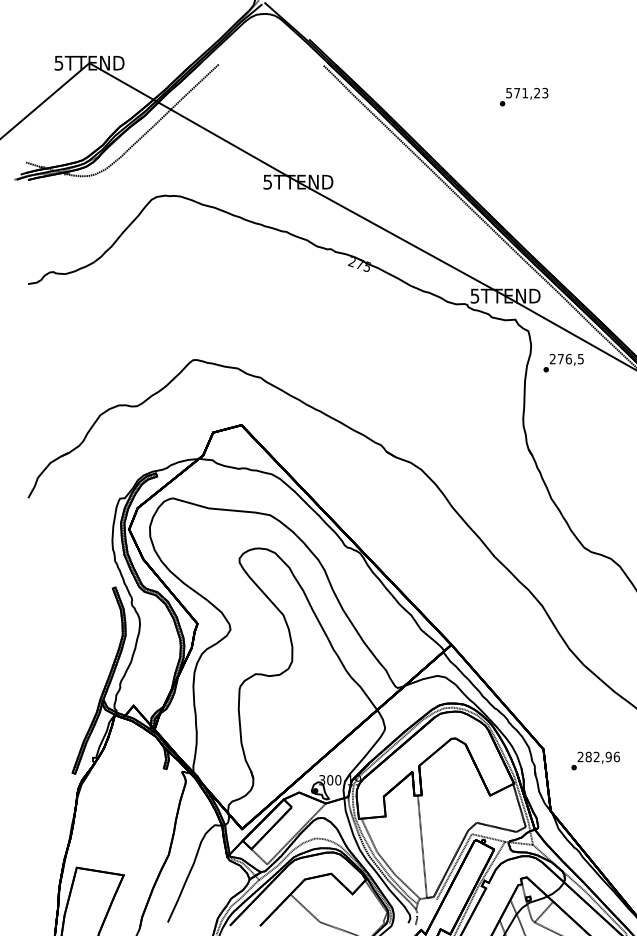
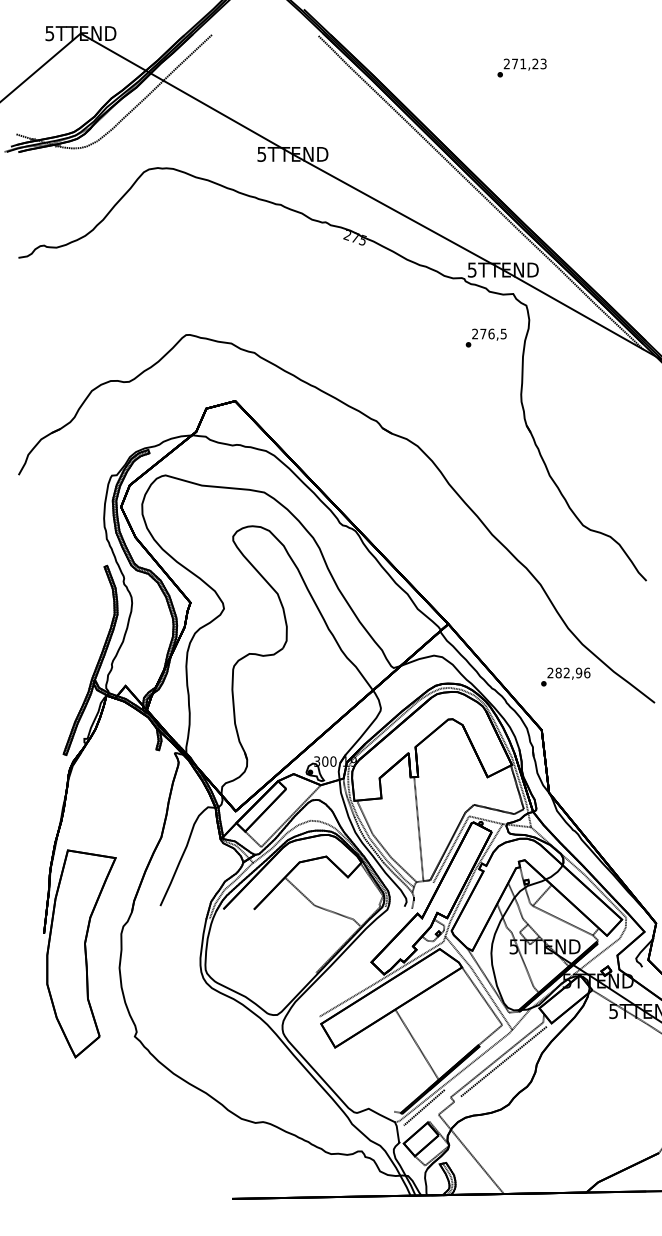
text: (508, 92) -> (506, 63), 571,23 -> 271,23
text: (562, 362) -> (485, 337), moved
text: (595, 760) -> (565, 676), moved

